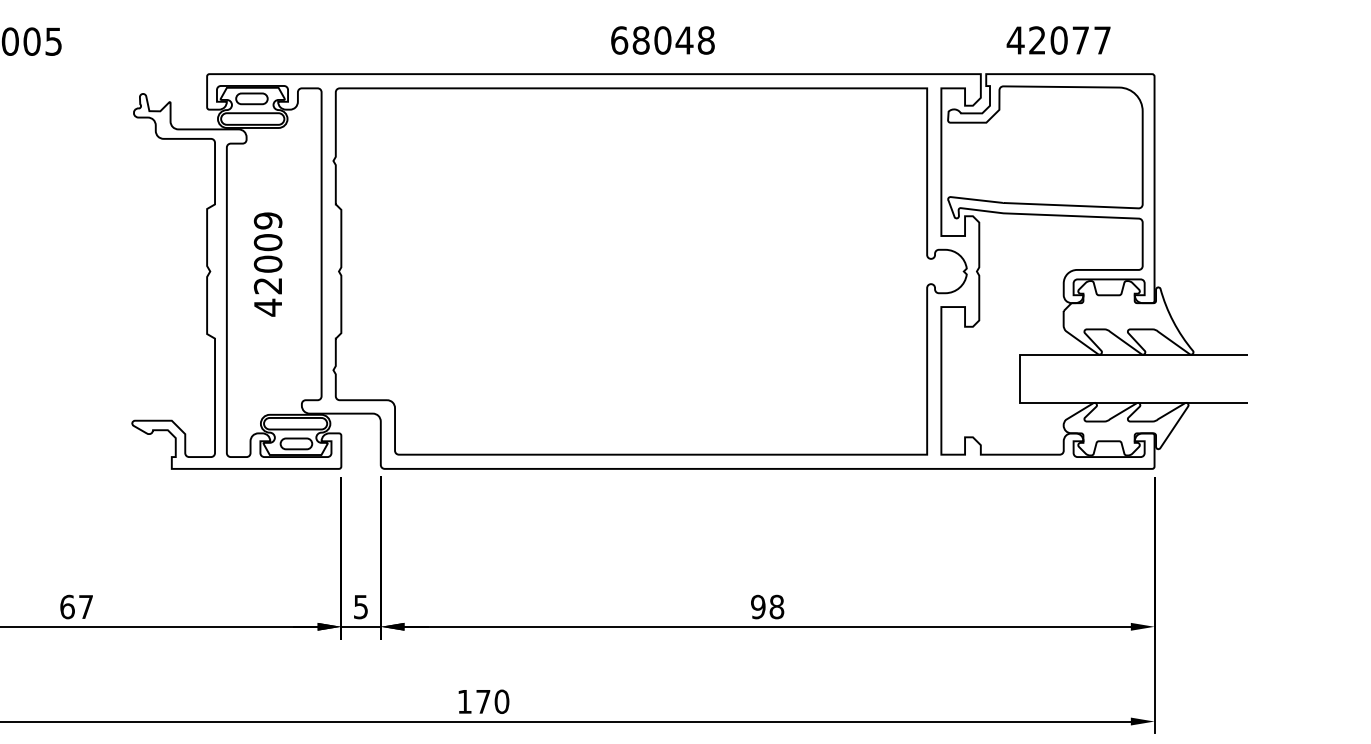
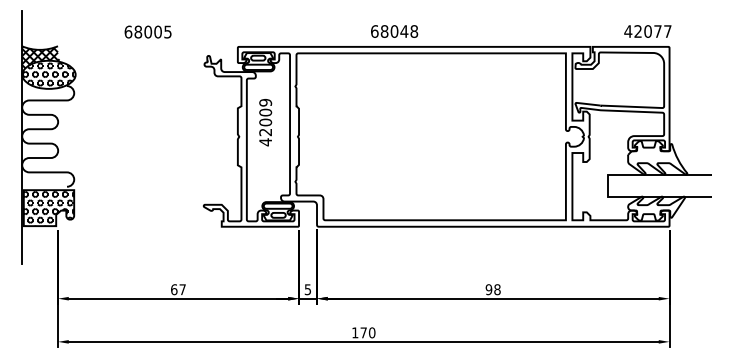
text: (662, 40) -> (394, 31), moved
text: (1057, 40) -> (647, 31), moved
text: (267, 264) -> (265, 122), moved

